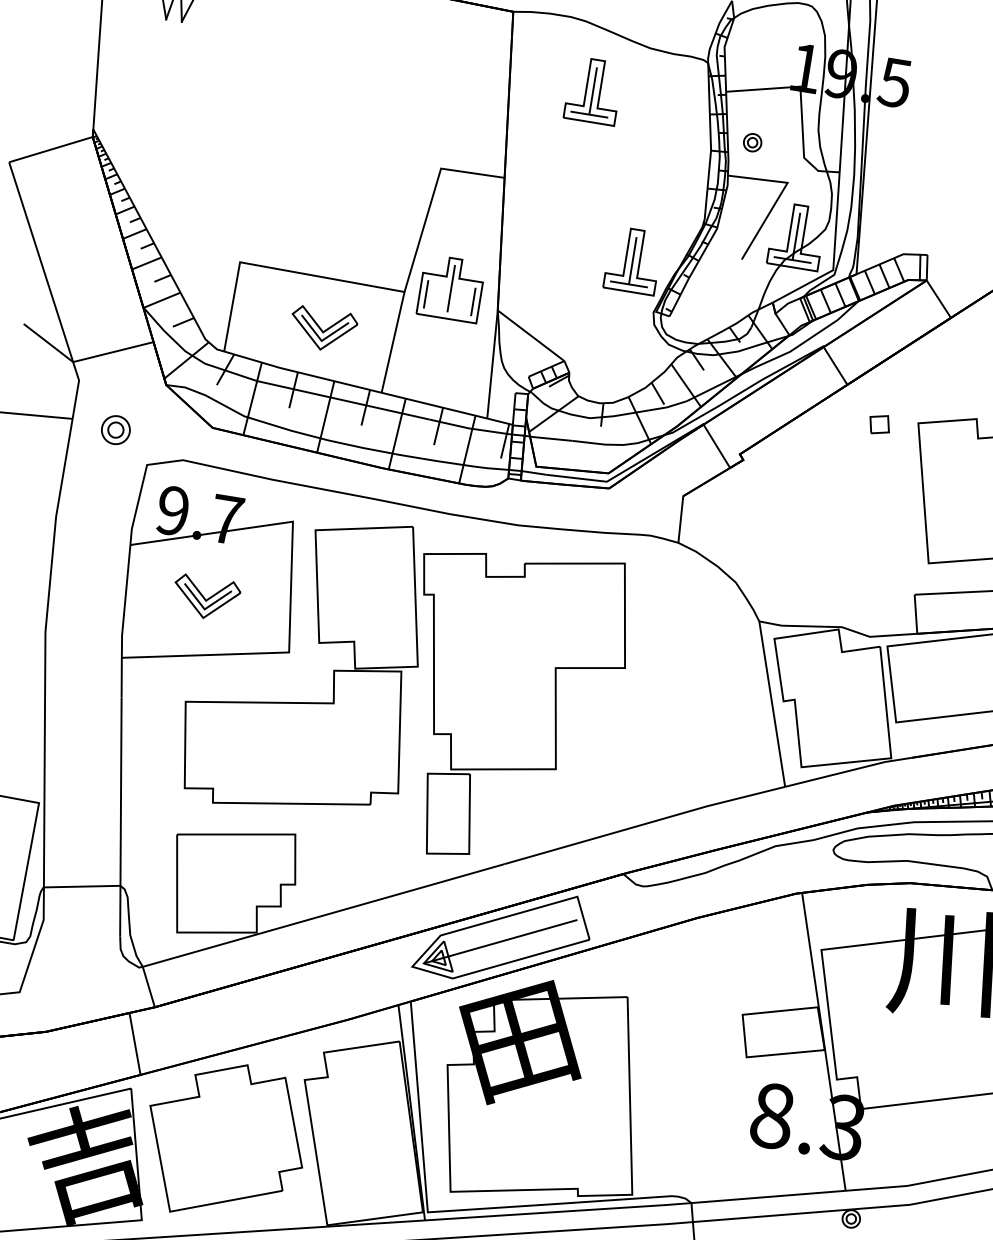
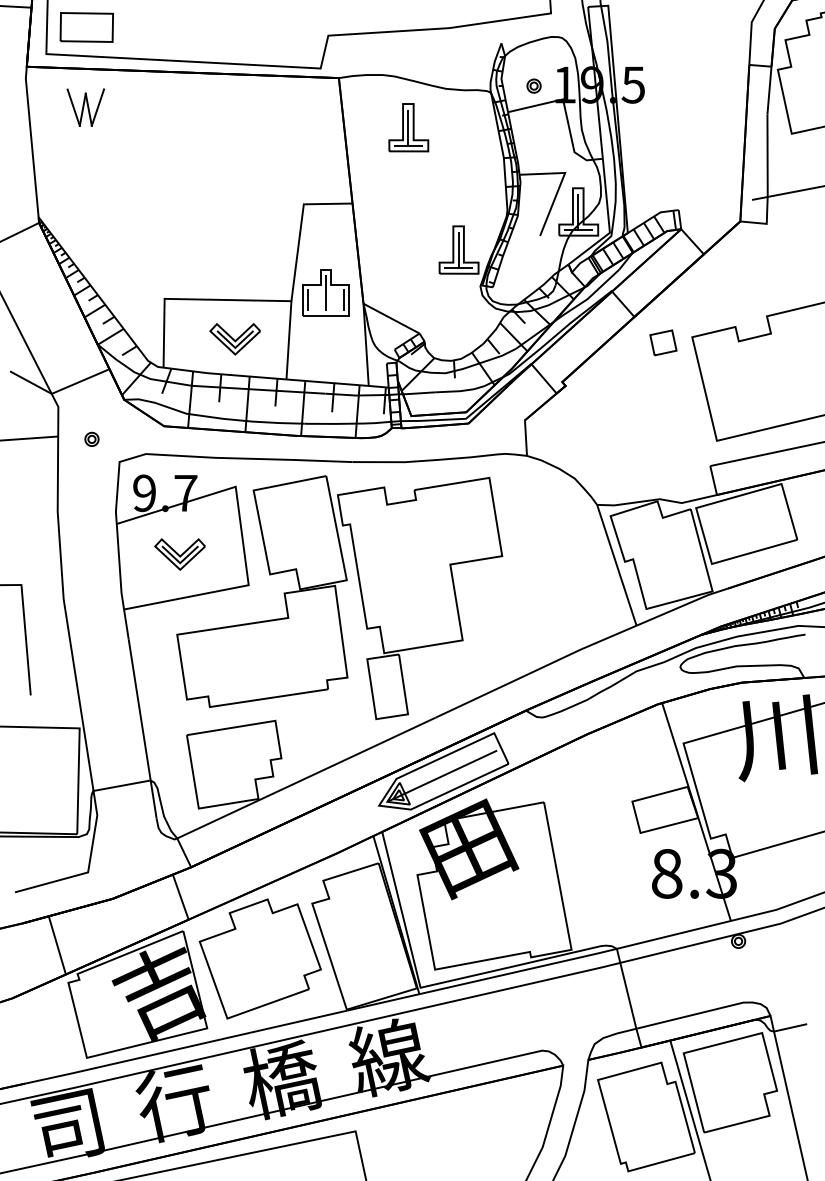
part: (752, 141) -> (533, 85), moved
part: (879, 424) -> (663, 342), size x1.67
part: (115, 428) -> (91, 438), size x0.62

